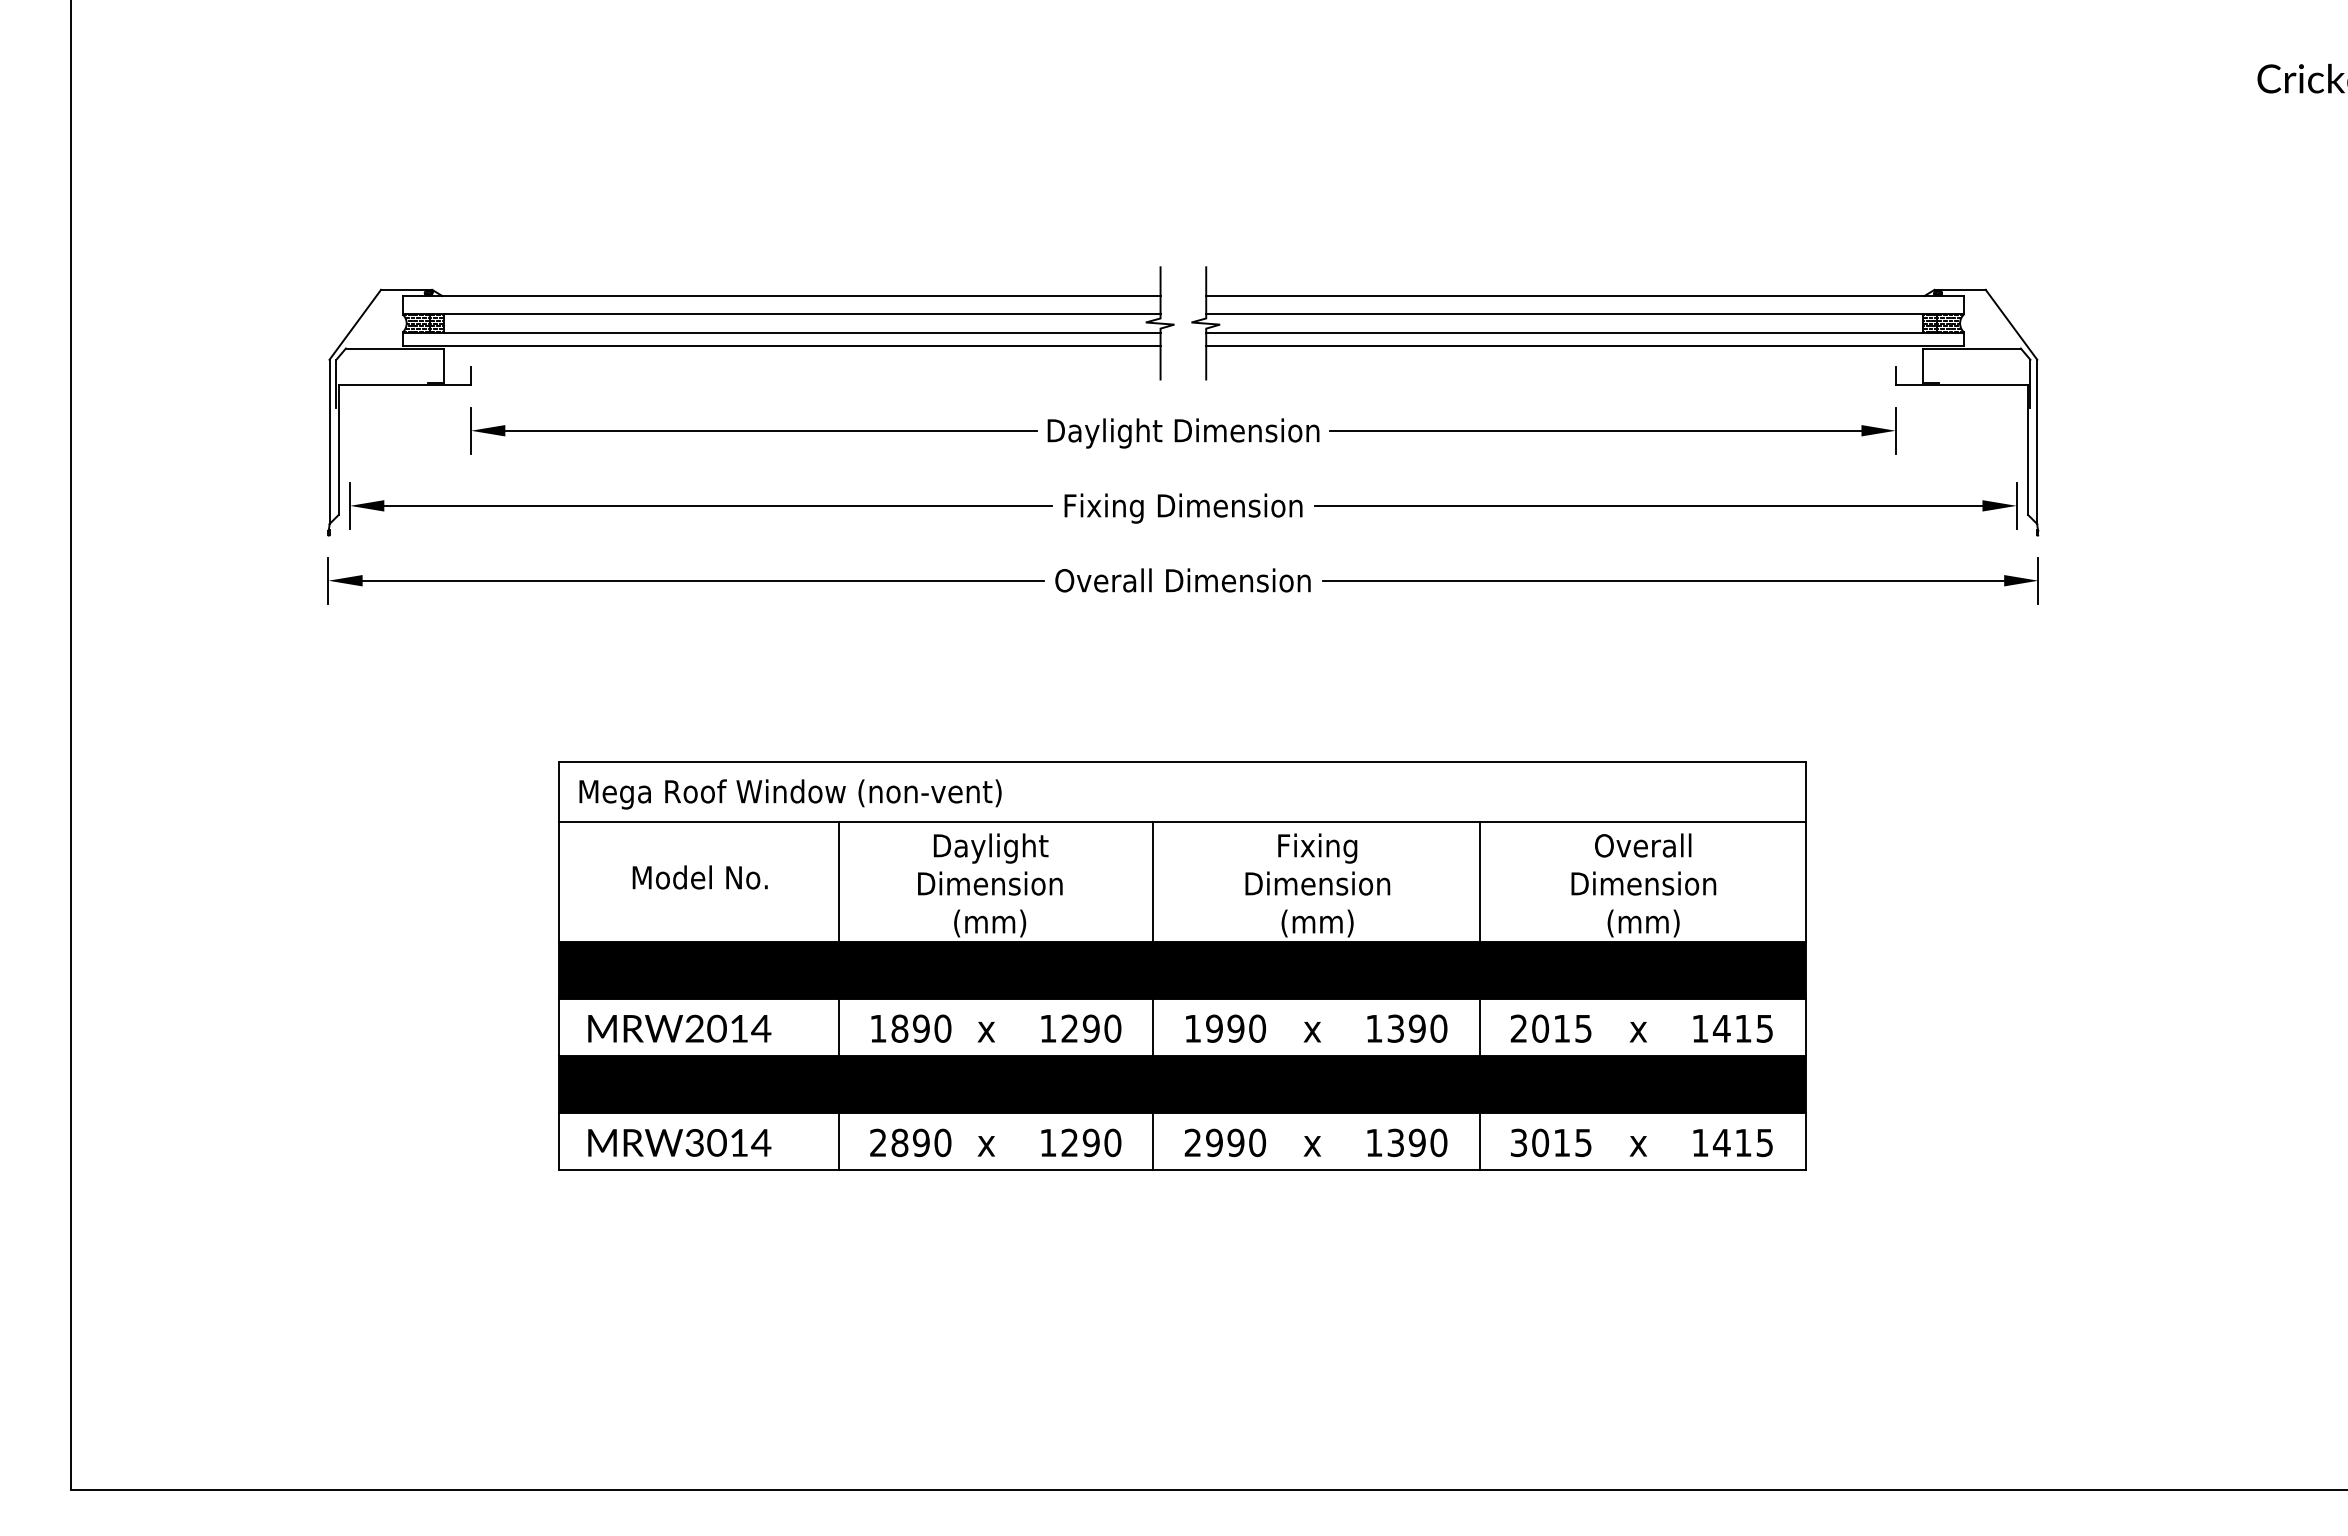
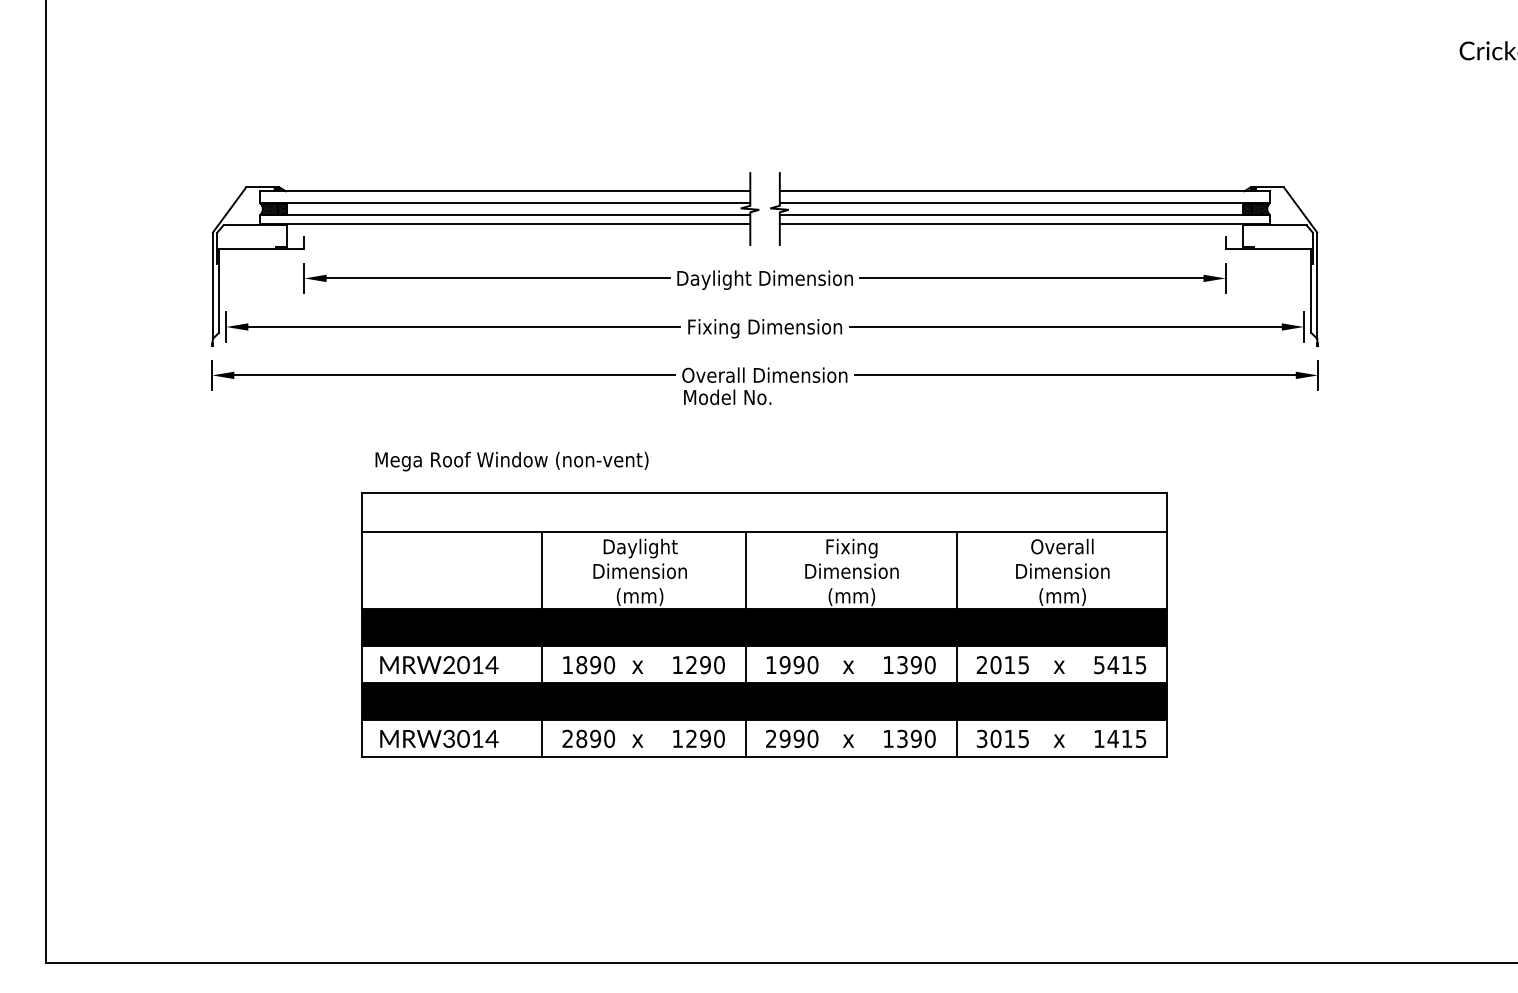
text: (789, 794) -> (511, 461), moved
text: (699, 876) -> (727, 396), moved
text: (1700, 1029) -> (1099, 665), 1415 -> 5415

